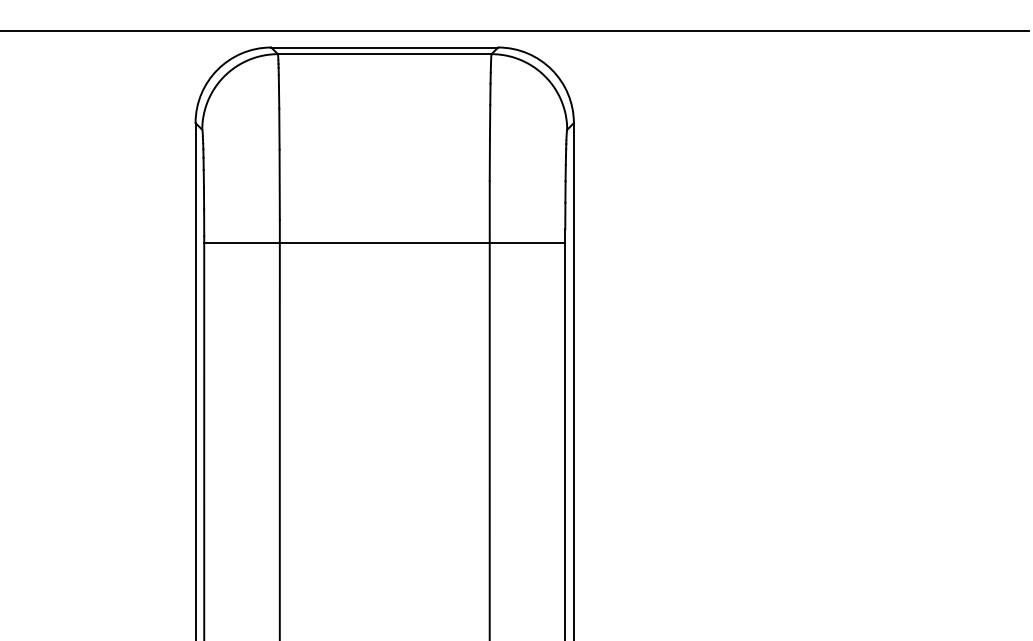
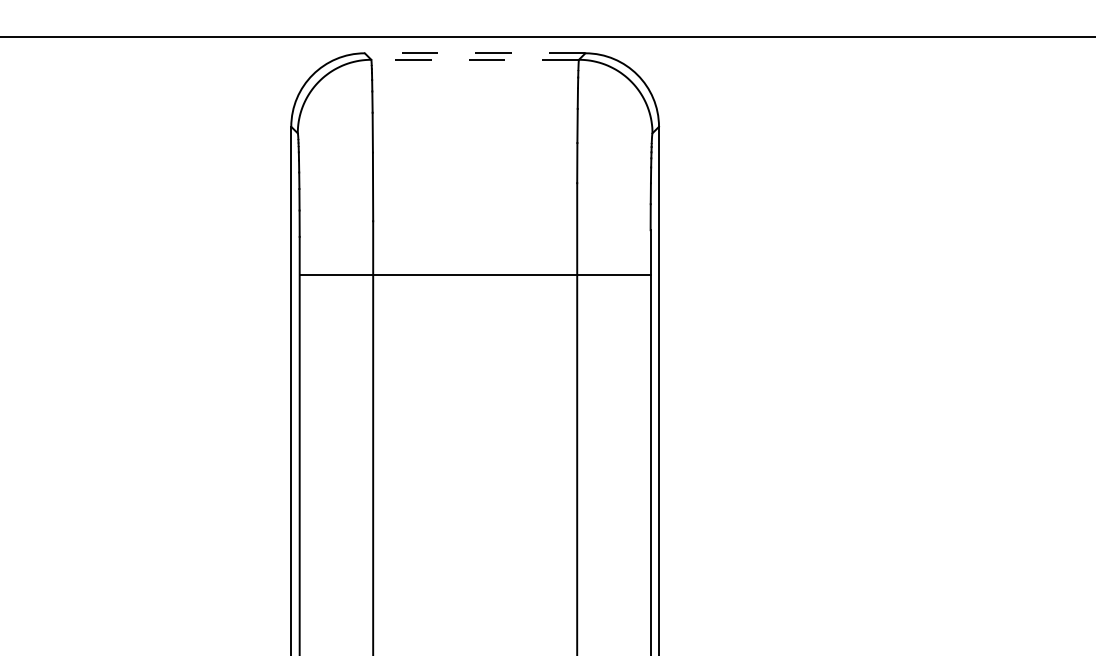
line: (384, 47) -> (474, 53), solid -> dashed
line: (385, 53) -> (475, 59), solid -> dashed
line: (384, 243) -> (474, 274), moved

